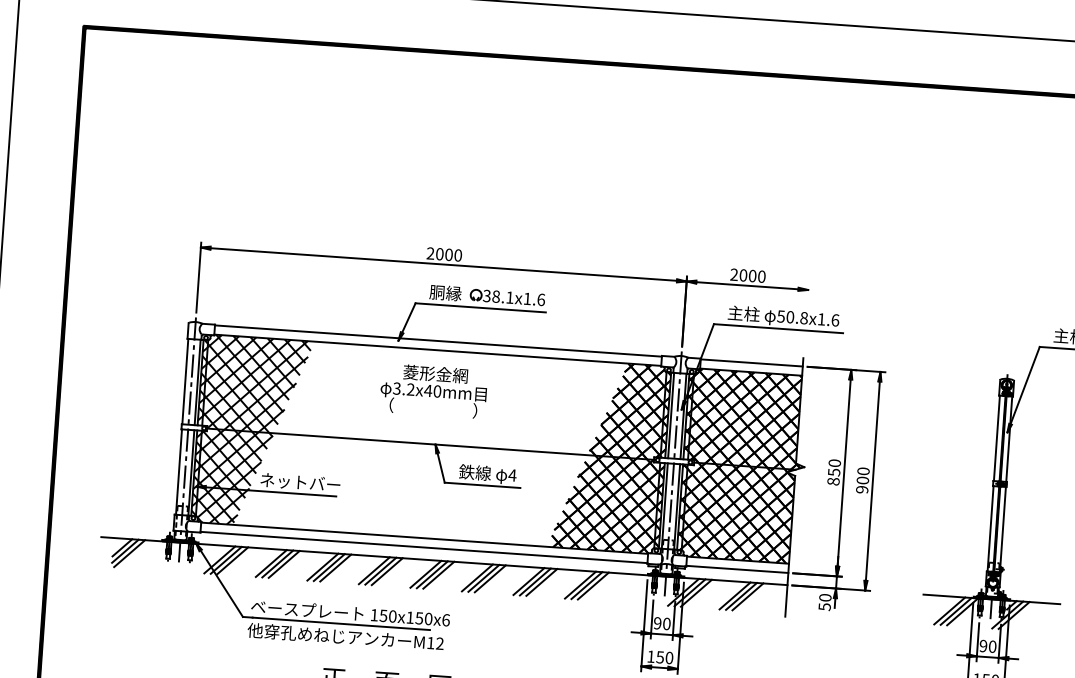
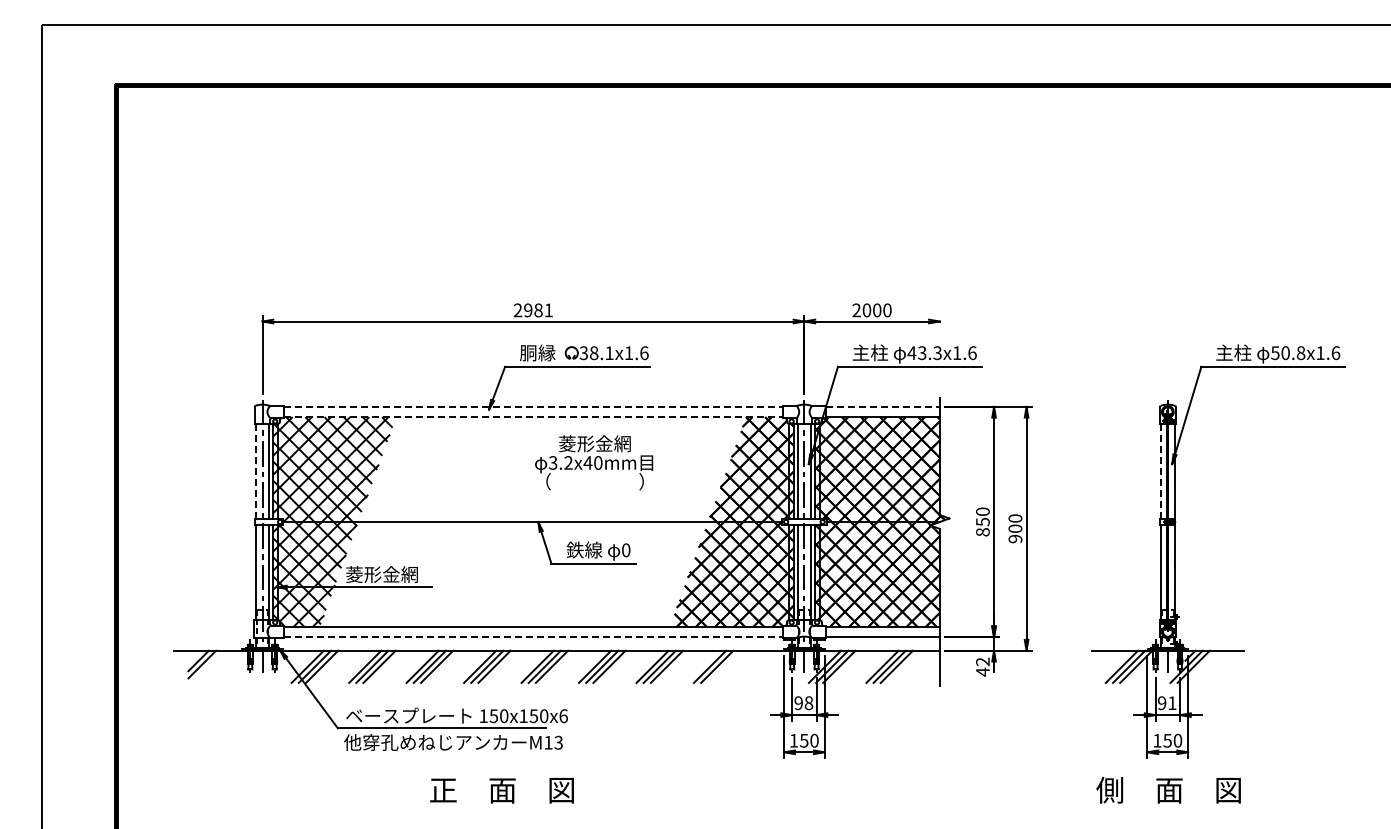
text: (448, 254) -> (538, 310), 2000 -> 2981
text: (792, 317) -> (924, 353), 50.8x1.6 -> 43.3x1.6
line: (438, 340) -> (533, 406), solid -> dashed
line: (437, 350) -> (533, 417), solid -> dashed
line: (751, 362) -> (882, 406), solid -> dashed
line: (185, 381) -> (255, 471), solid -> dashed
text: (434, 390) -> (594, 462), moved
line: (996, 438) -> (1160, 471), solid -> dashed
text: (511, 475) -> (625, 550), 4 -> 0
text: (299, 482) -> (390, 574), ネットバー -> 菱形金網
line: (424, 547) -> (533, 637), solid -> dashed
line: (129, 553) -> (207, 666), removed
line: (593, 585) -> (724, 666), removed
text: (824, 601) -> (982, 666), 50 -> 42
text: (666, 624) -> (808, 703), 90 -> 98
text: (439, 643) -> (558, 742), M12 -> M13
text: (992, 647) -> (1172, 703), 90 -> 91

